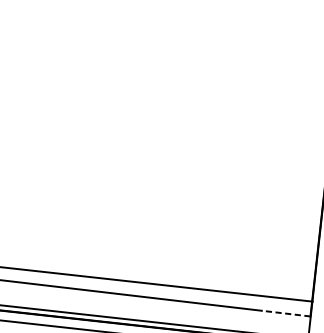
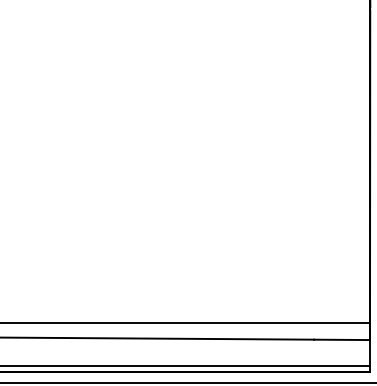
line: (286, 313) -> (342, 339), dashed -> solid

